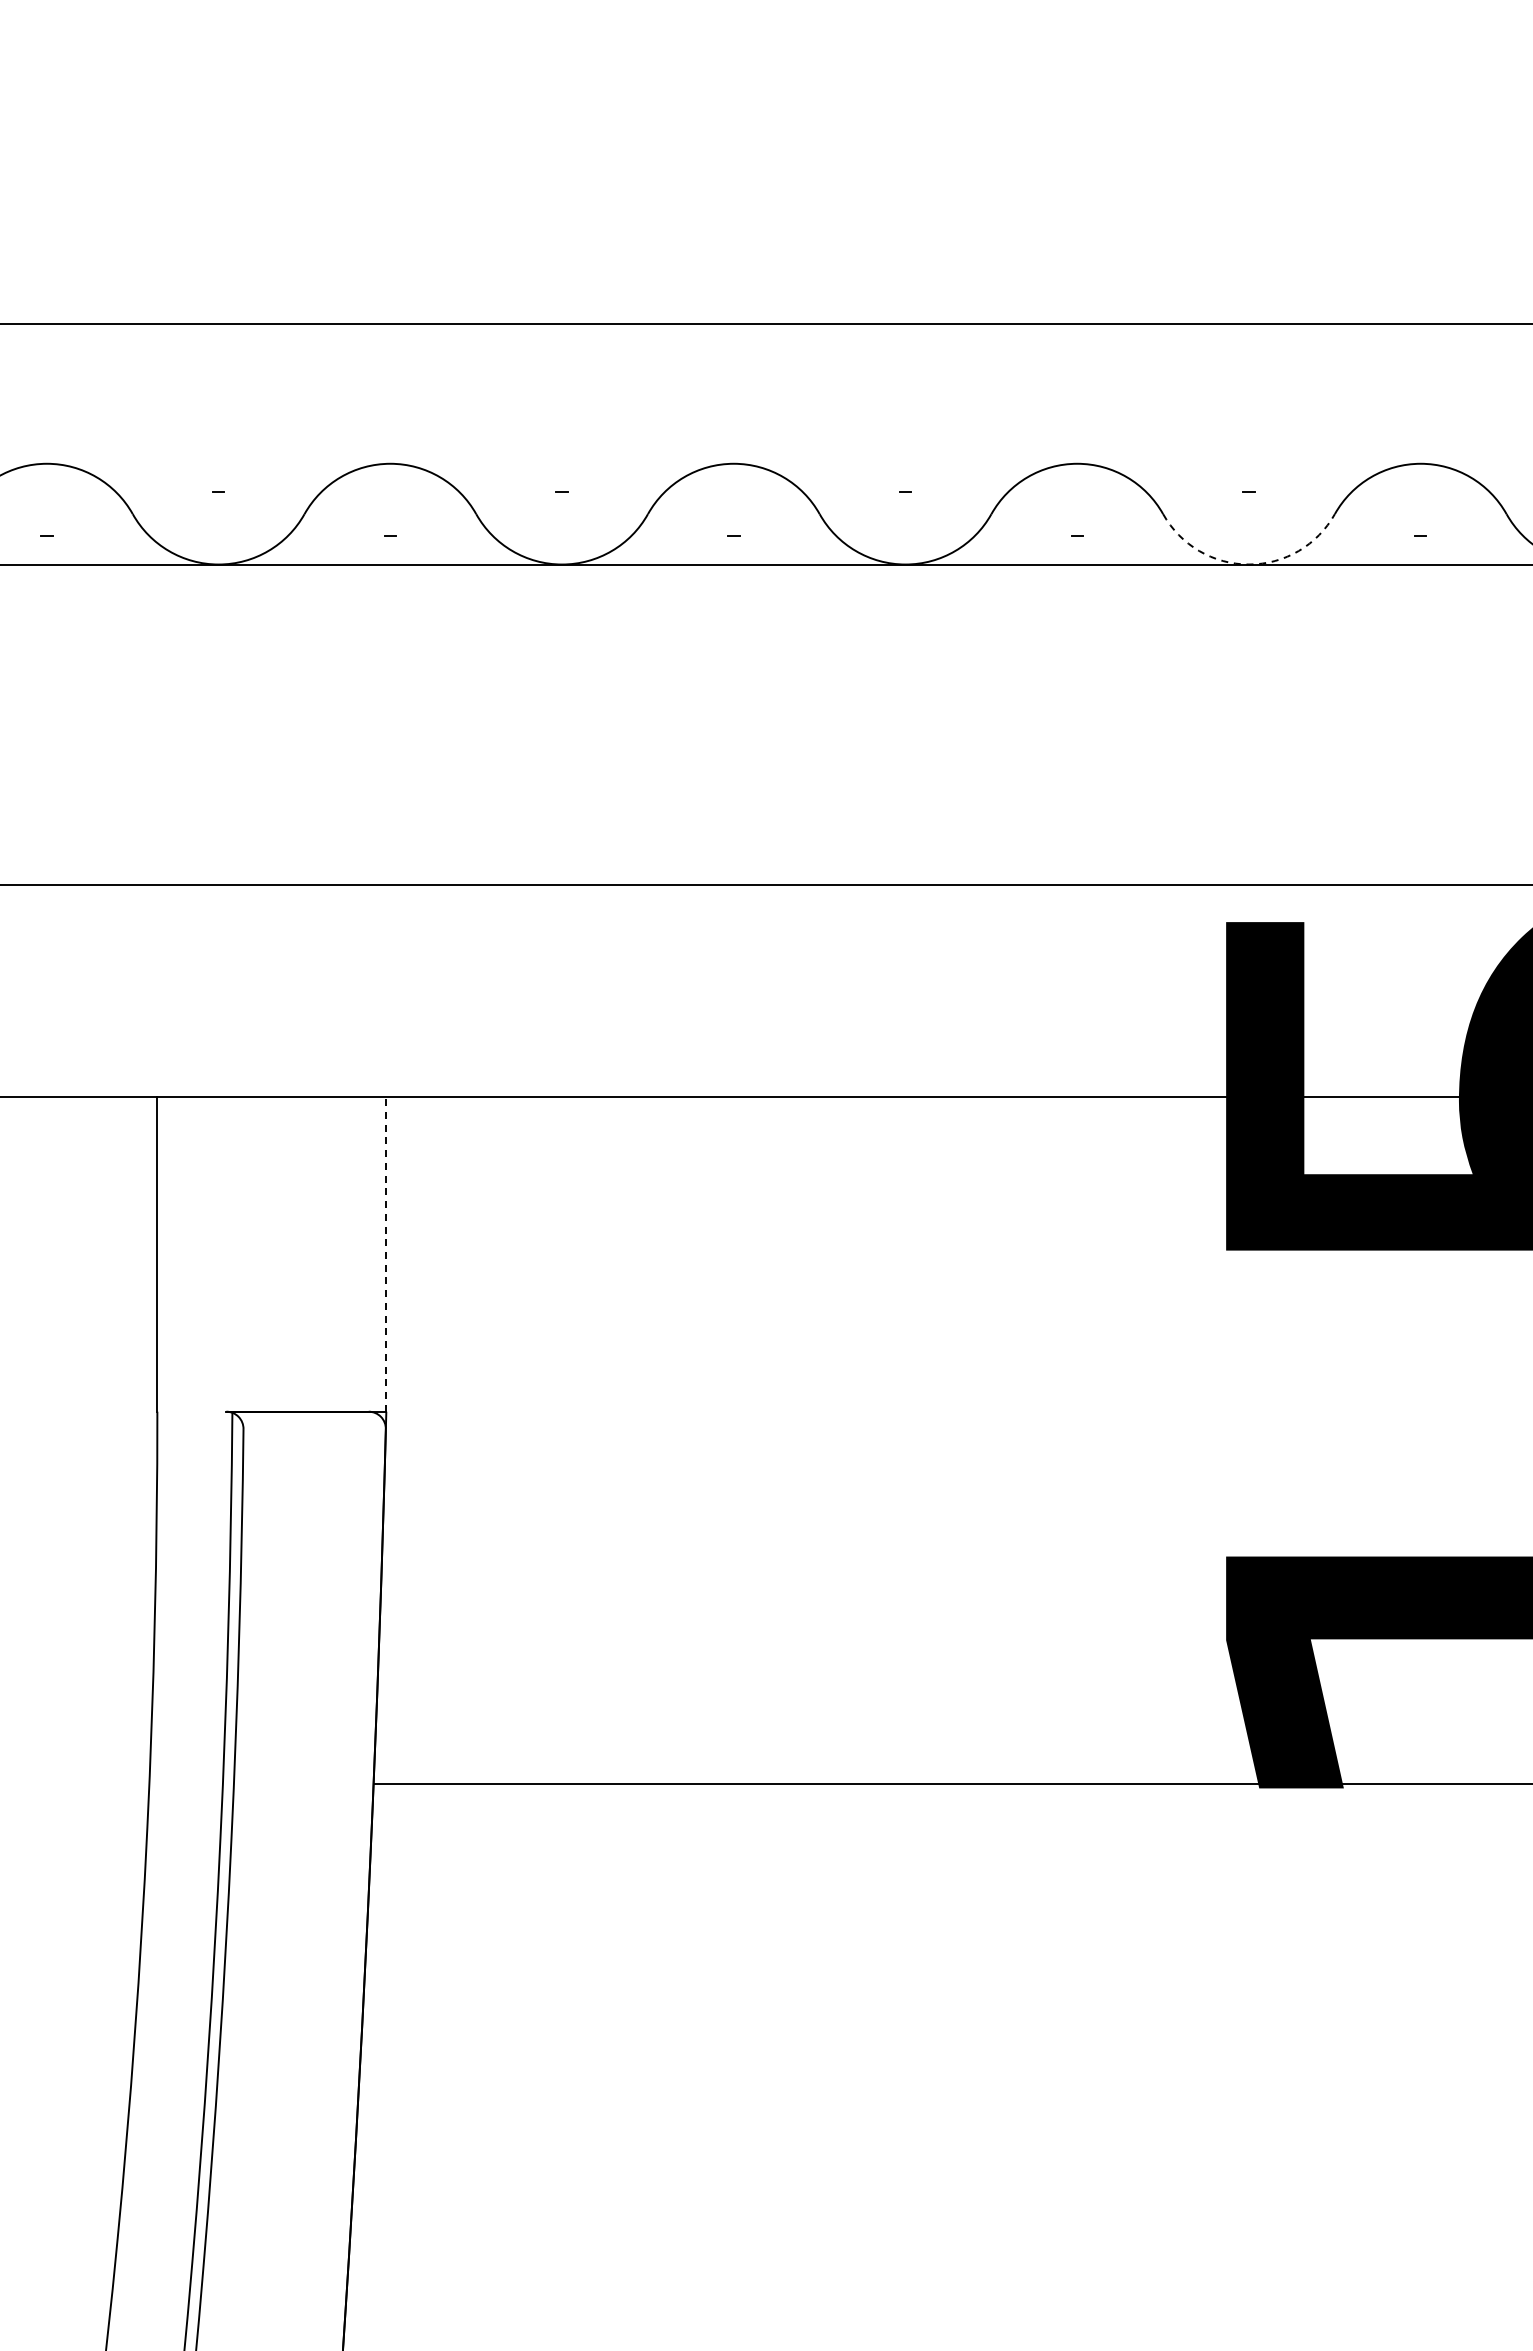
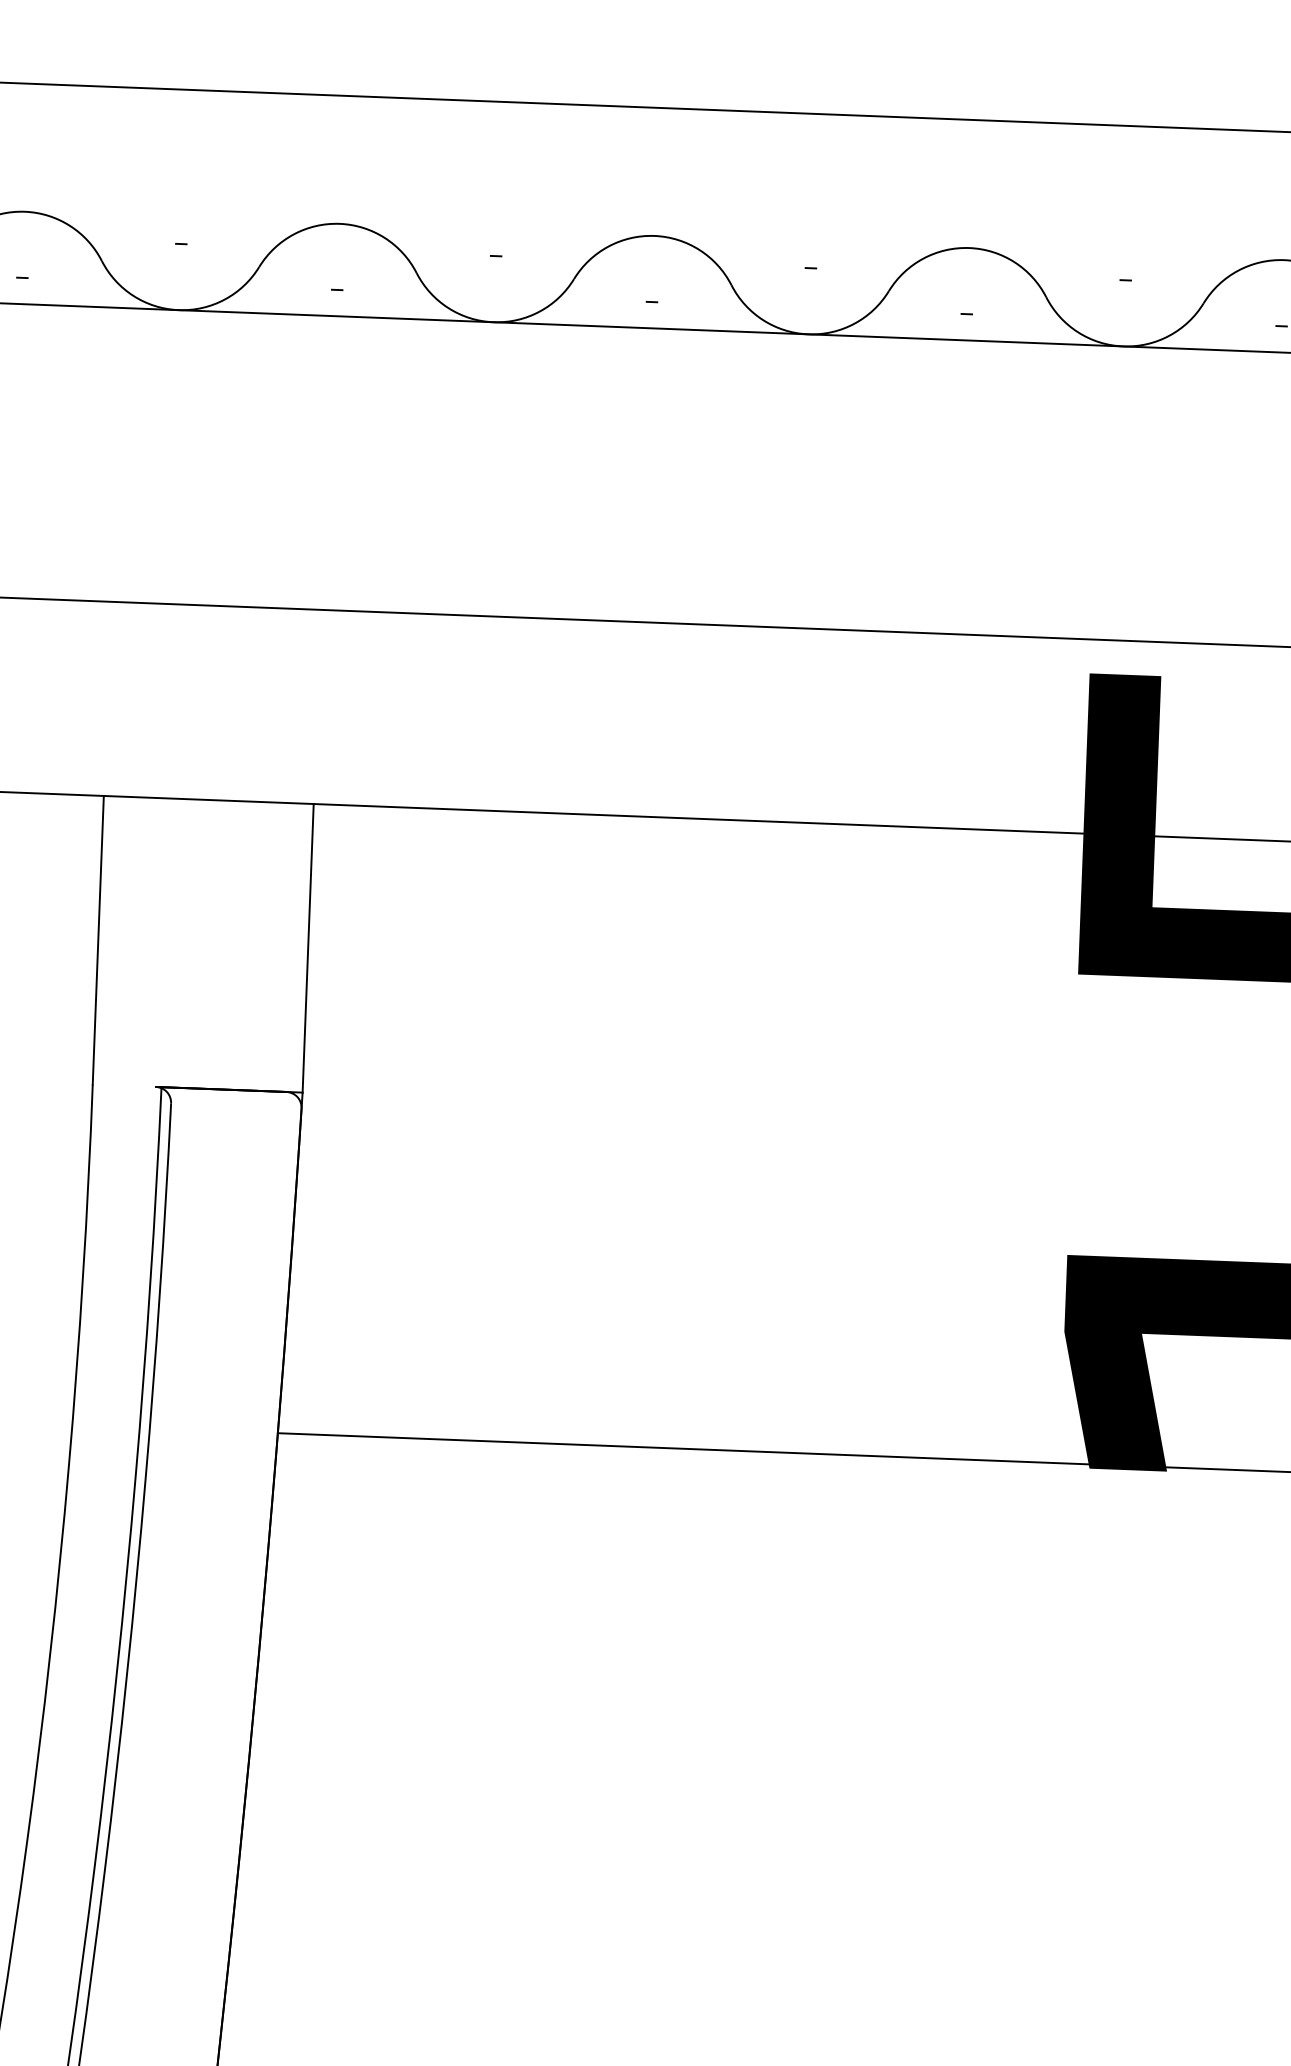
arc: (1249, 564) -> (1123, 346), dashed -> solid
line: (386, 1253) -> (308, 947), dashed -> solid

